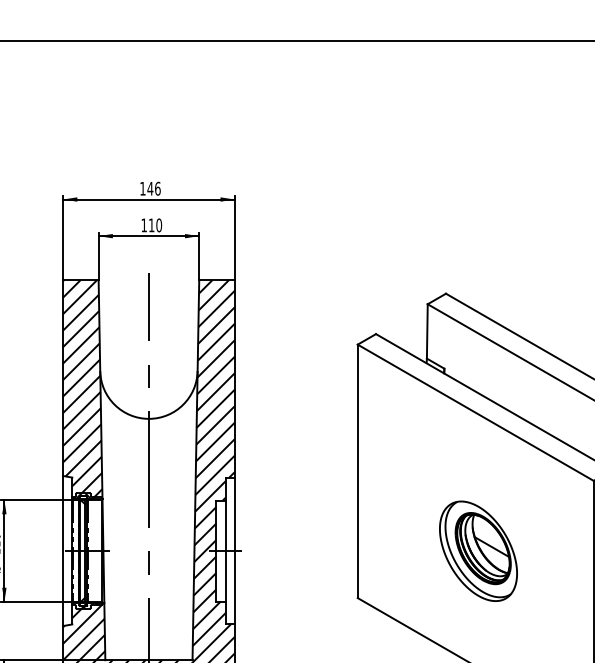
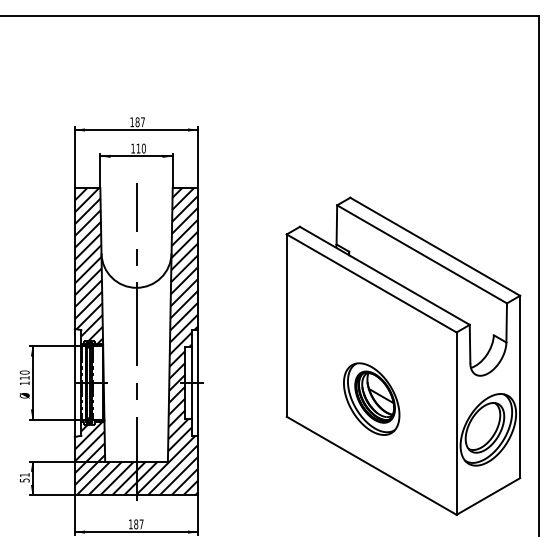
text: (153, 189) -> (139, 122), 146 -> 187
part: (478, 550) -> (371, 398), moved

